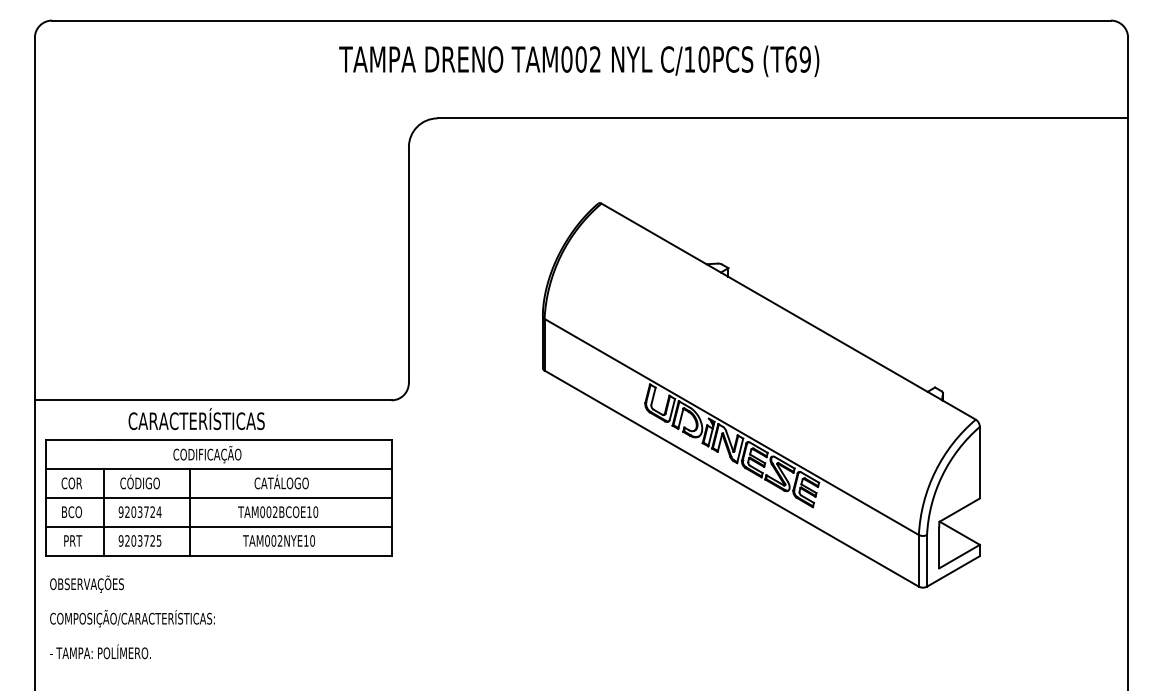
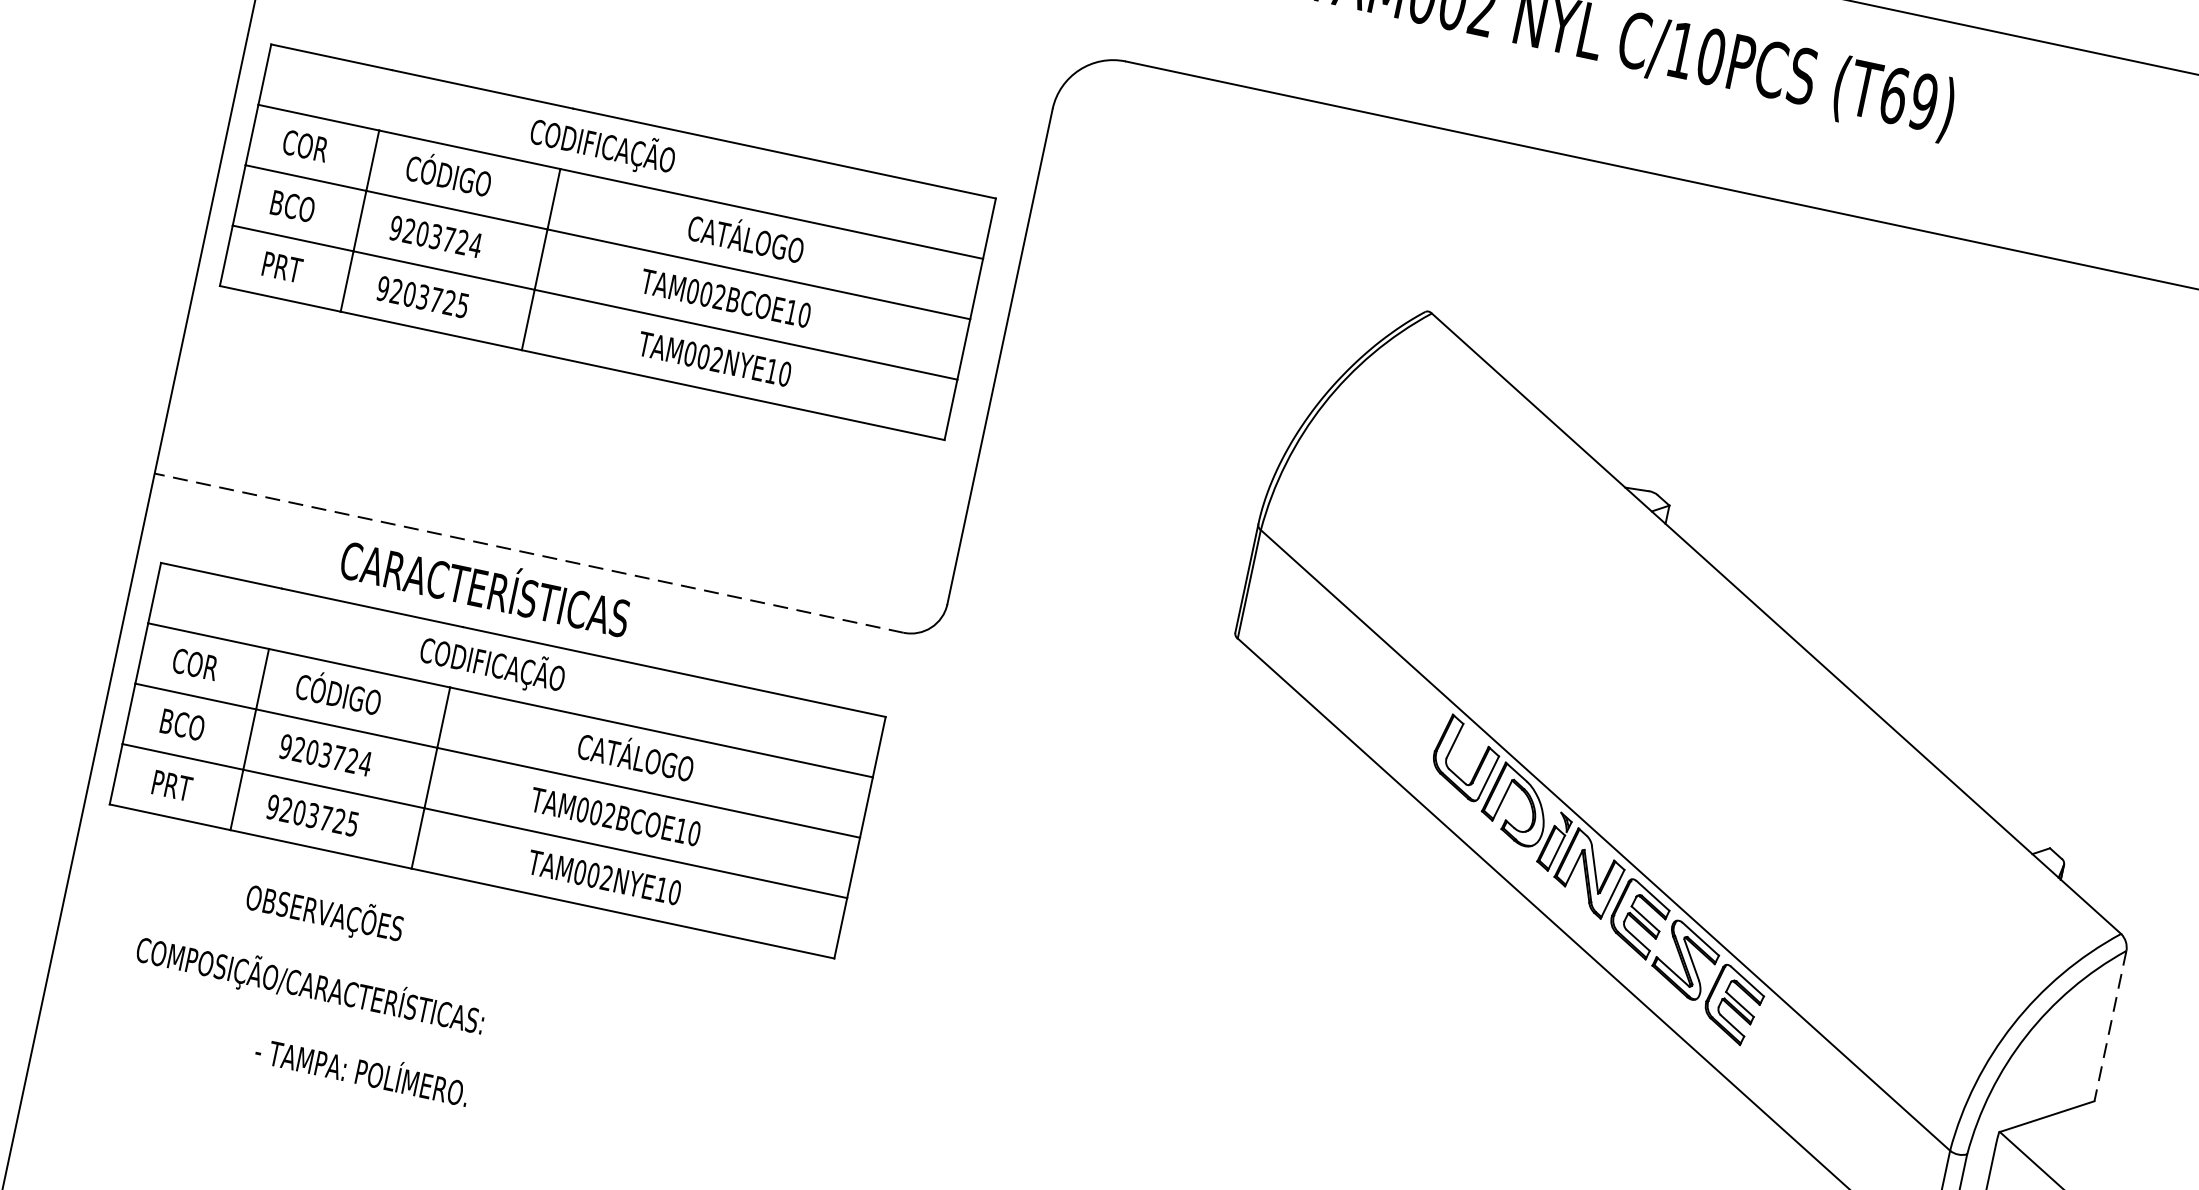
part: (218, 250) -> (606, 240), added
line: (212, 400) -> (527, 553), solid -> dashed
line: (979, 462) -> (2109, 1025), solid -> dashed
text: (86, 583) -> (324, 911), moved
text: (132, 618) -> (310, 985), moved
text: (100, 651) -> (362, 1068), moved

